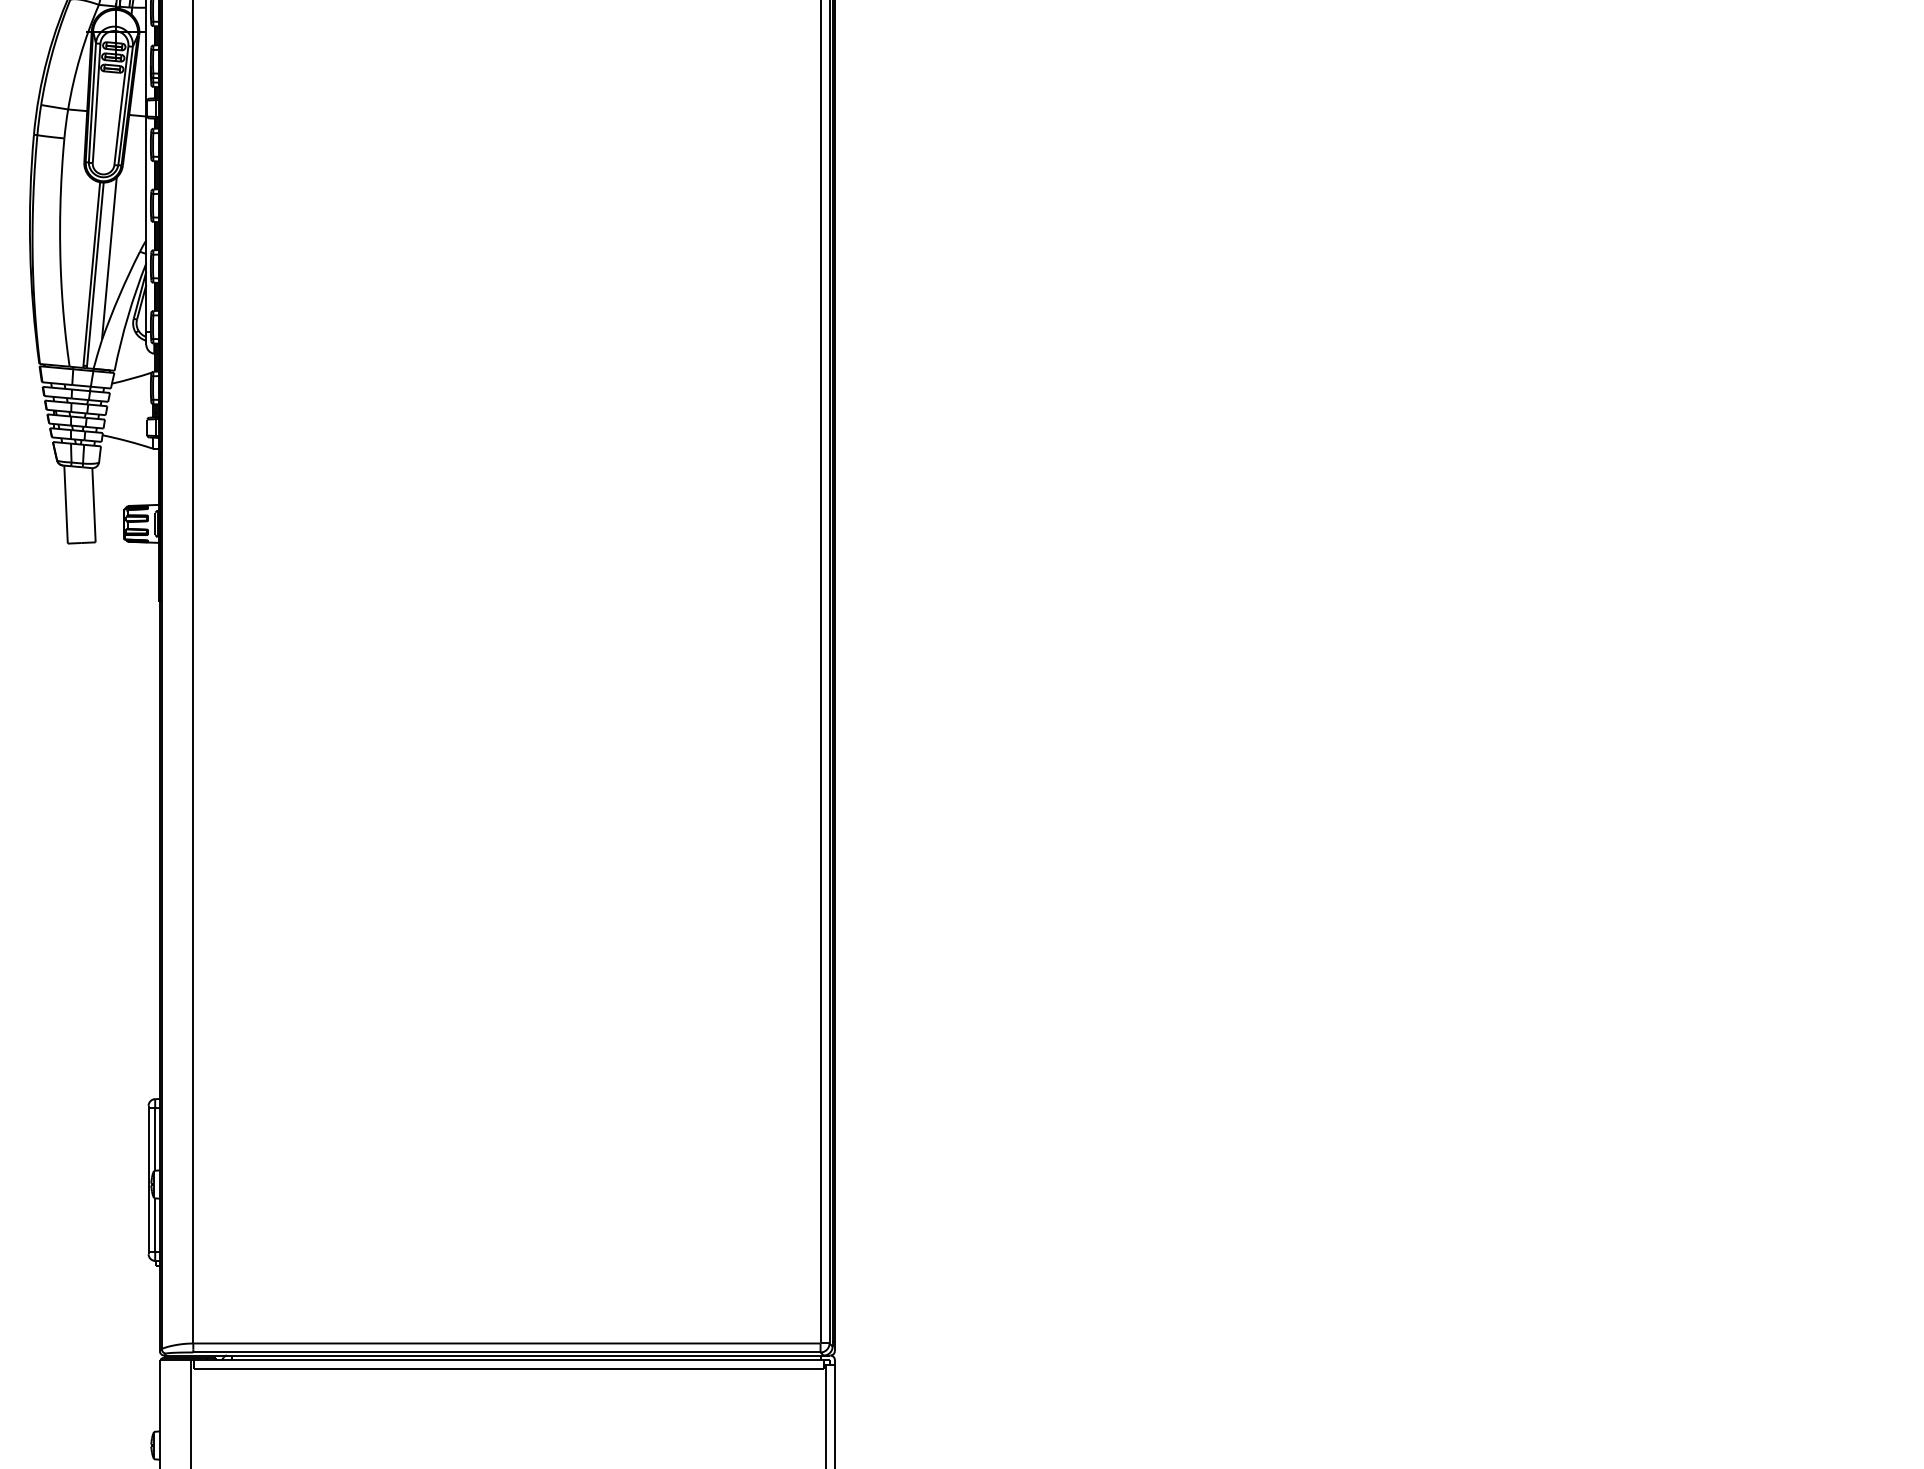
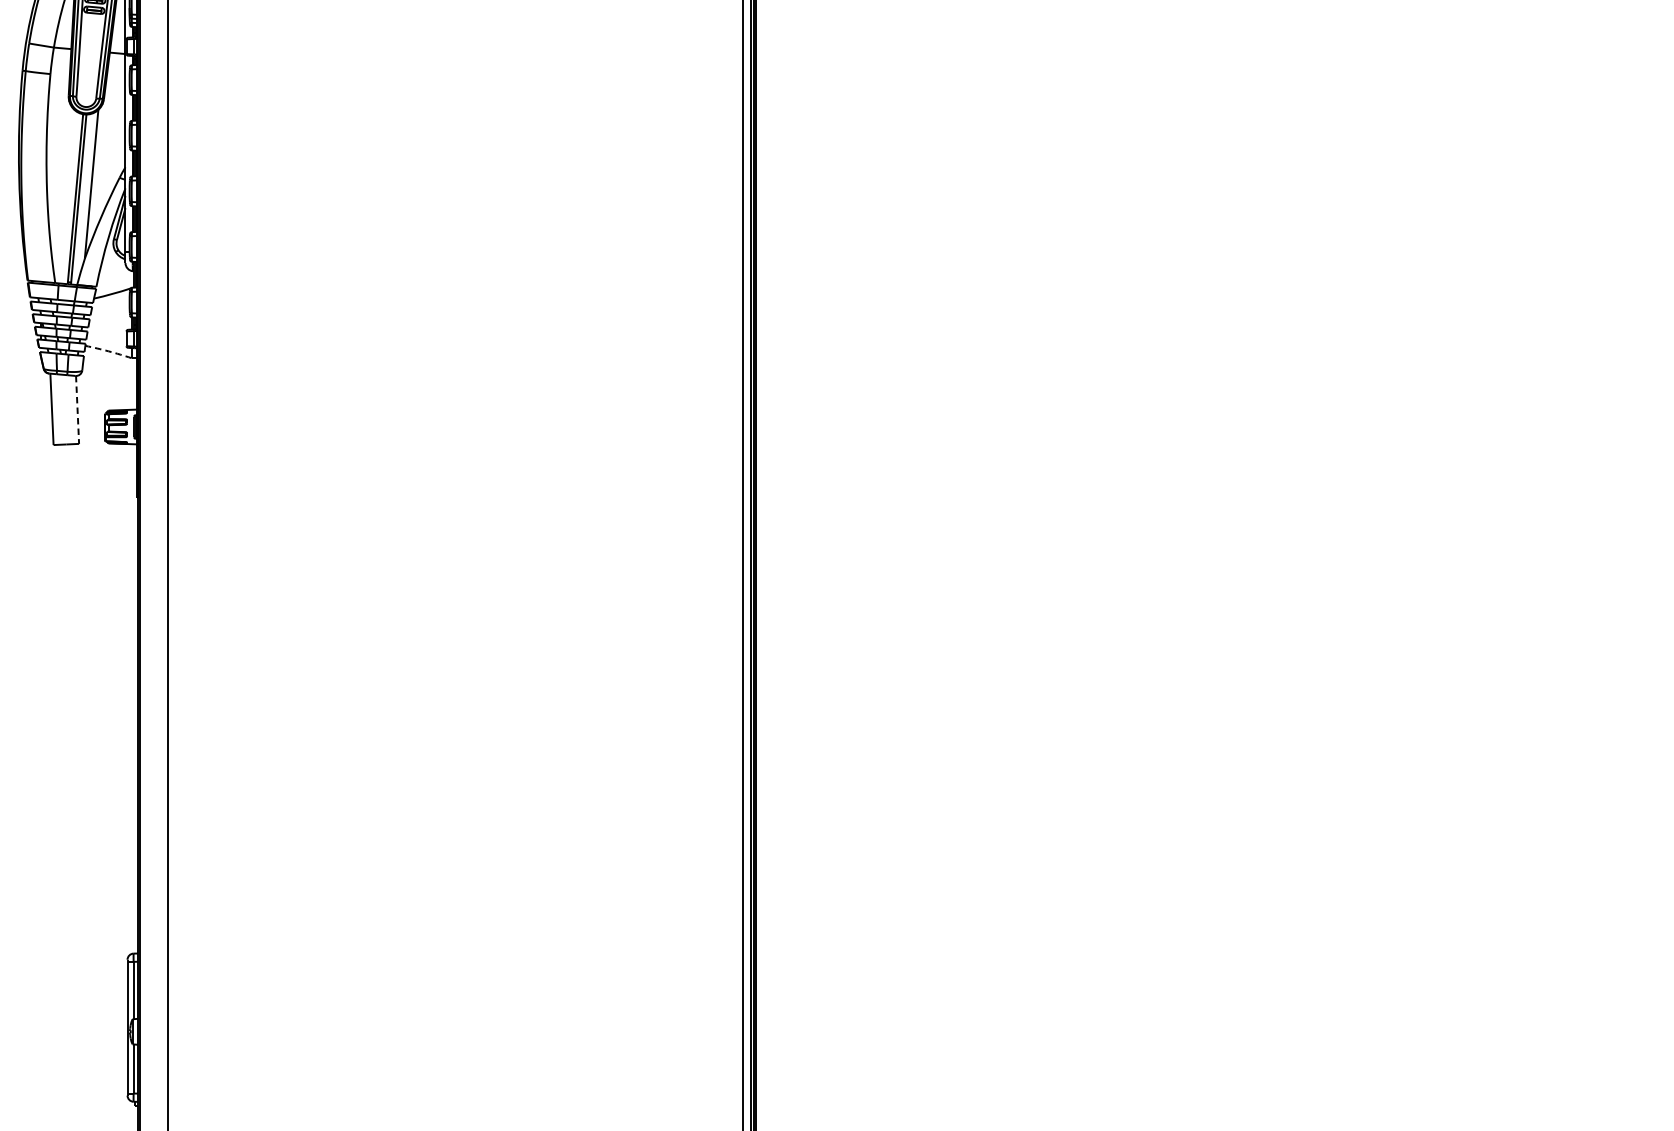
line: (128, 441) -> (109, 351), solid -> dashed
line: (94, 505) -> (78, 410), solid -> dashed

